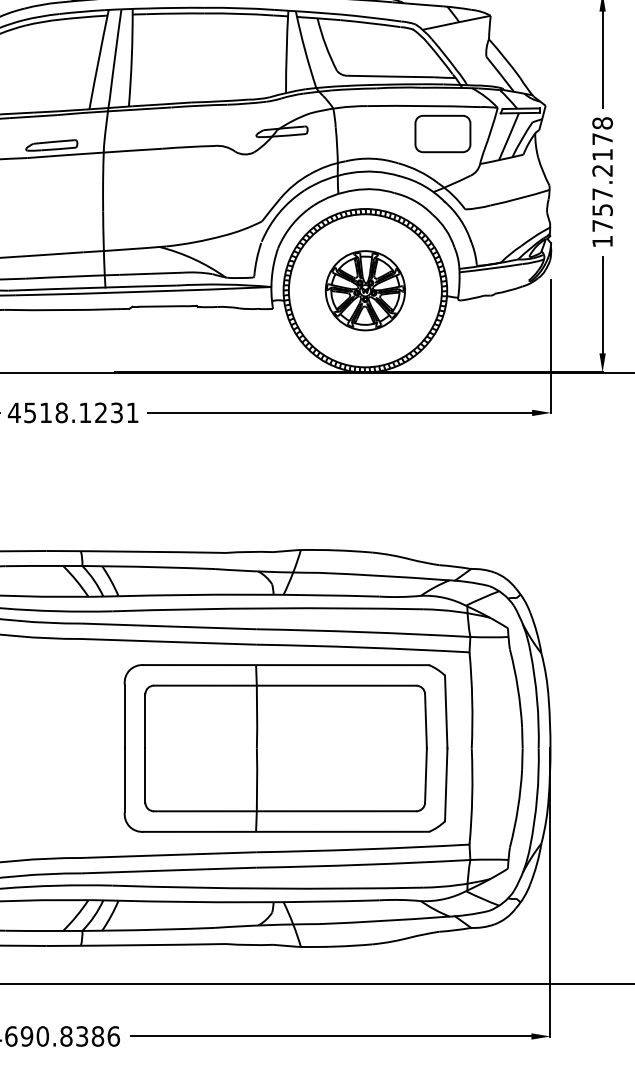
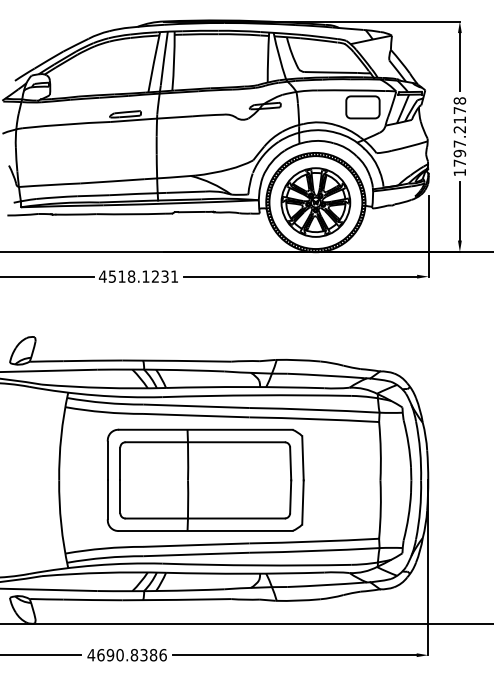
text: (601, 209) -> (459, 153), 1757.2178 -> 1797.2178
part: (364, 290) -> (315, 202), size x1.43
part: (285, 747) -> (205, 479), moved

